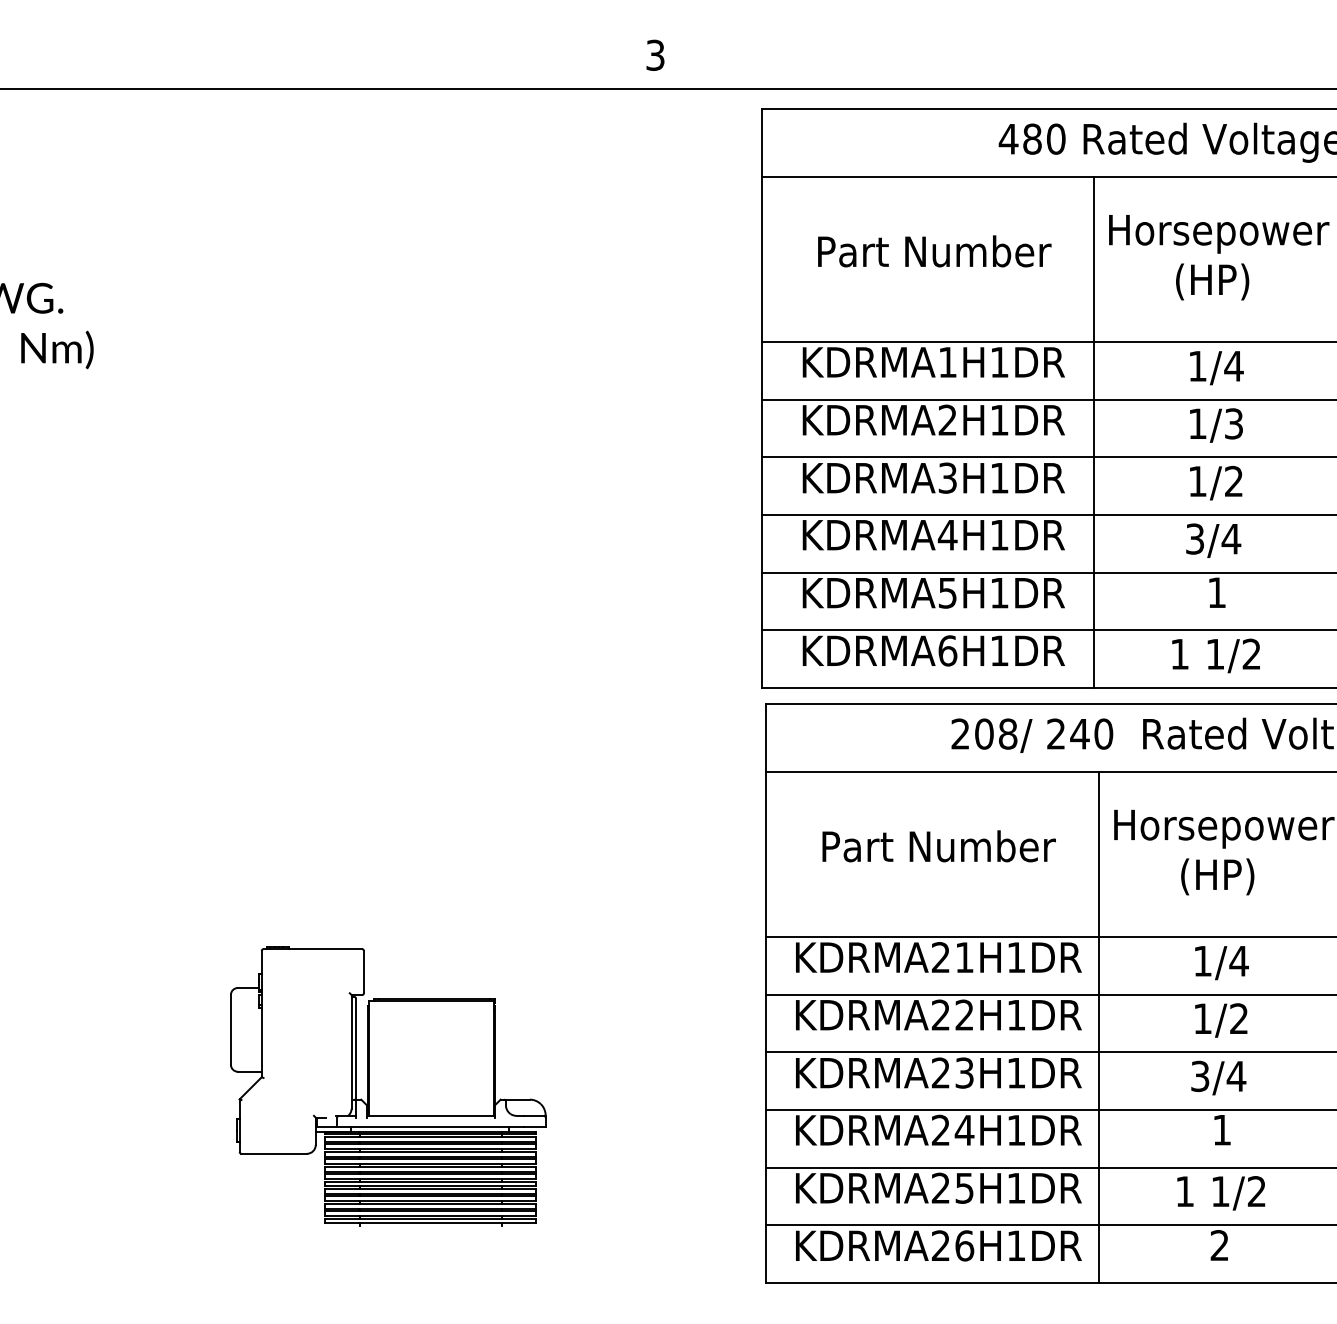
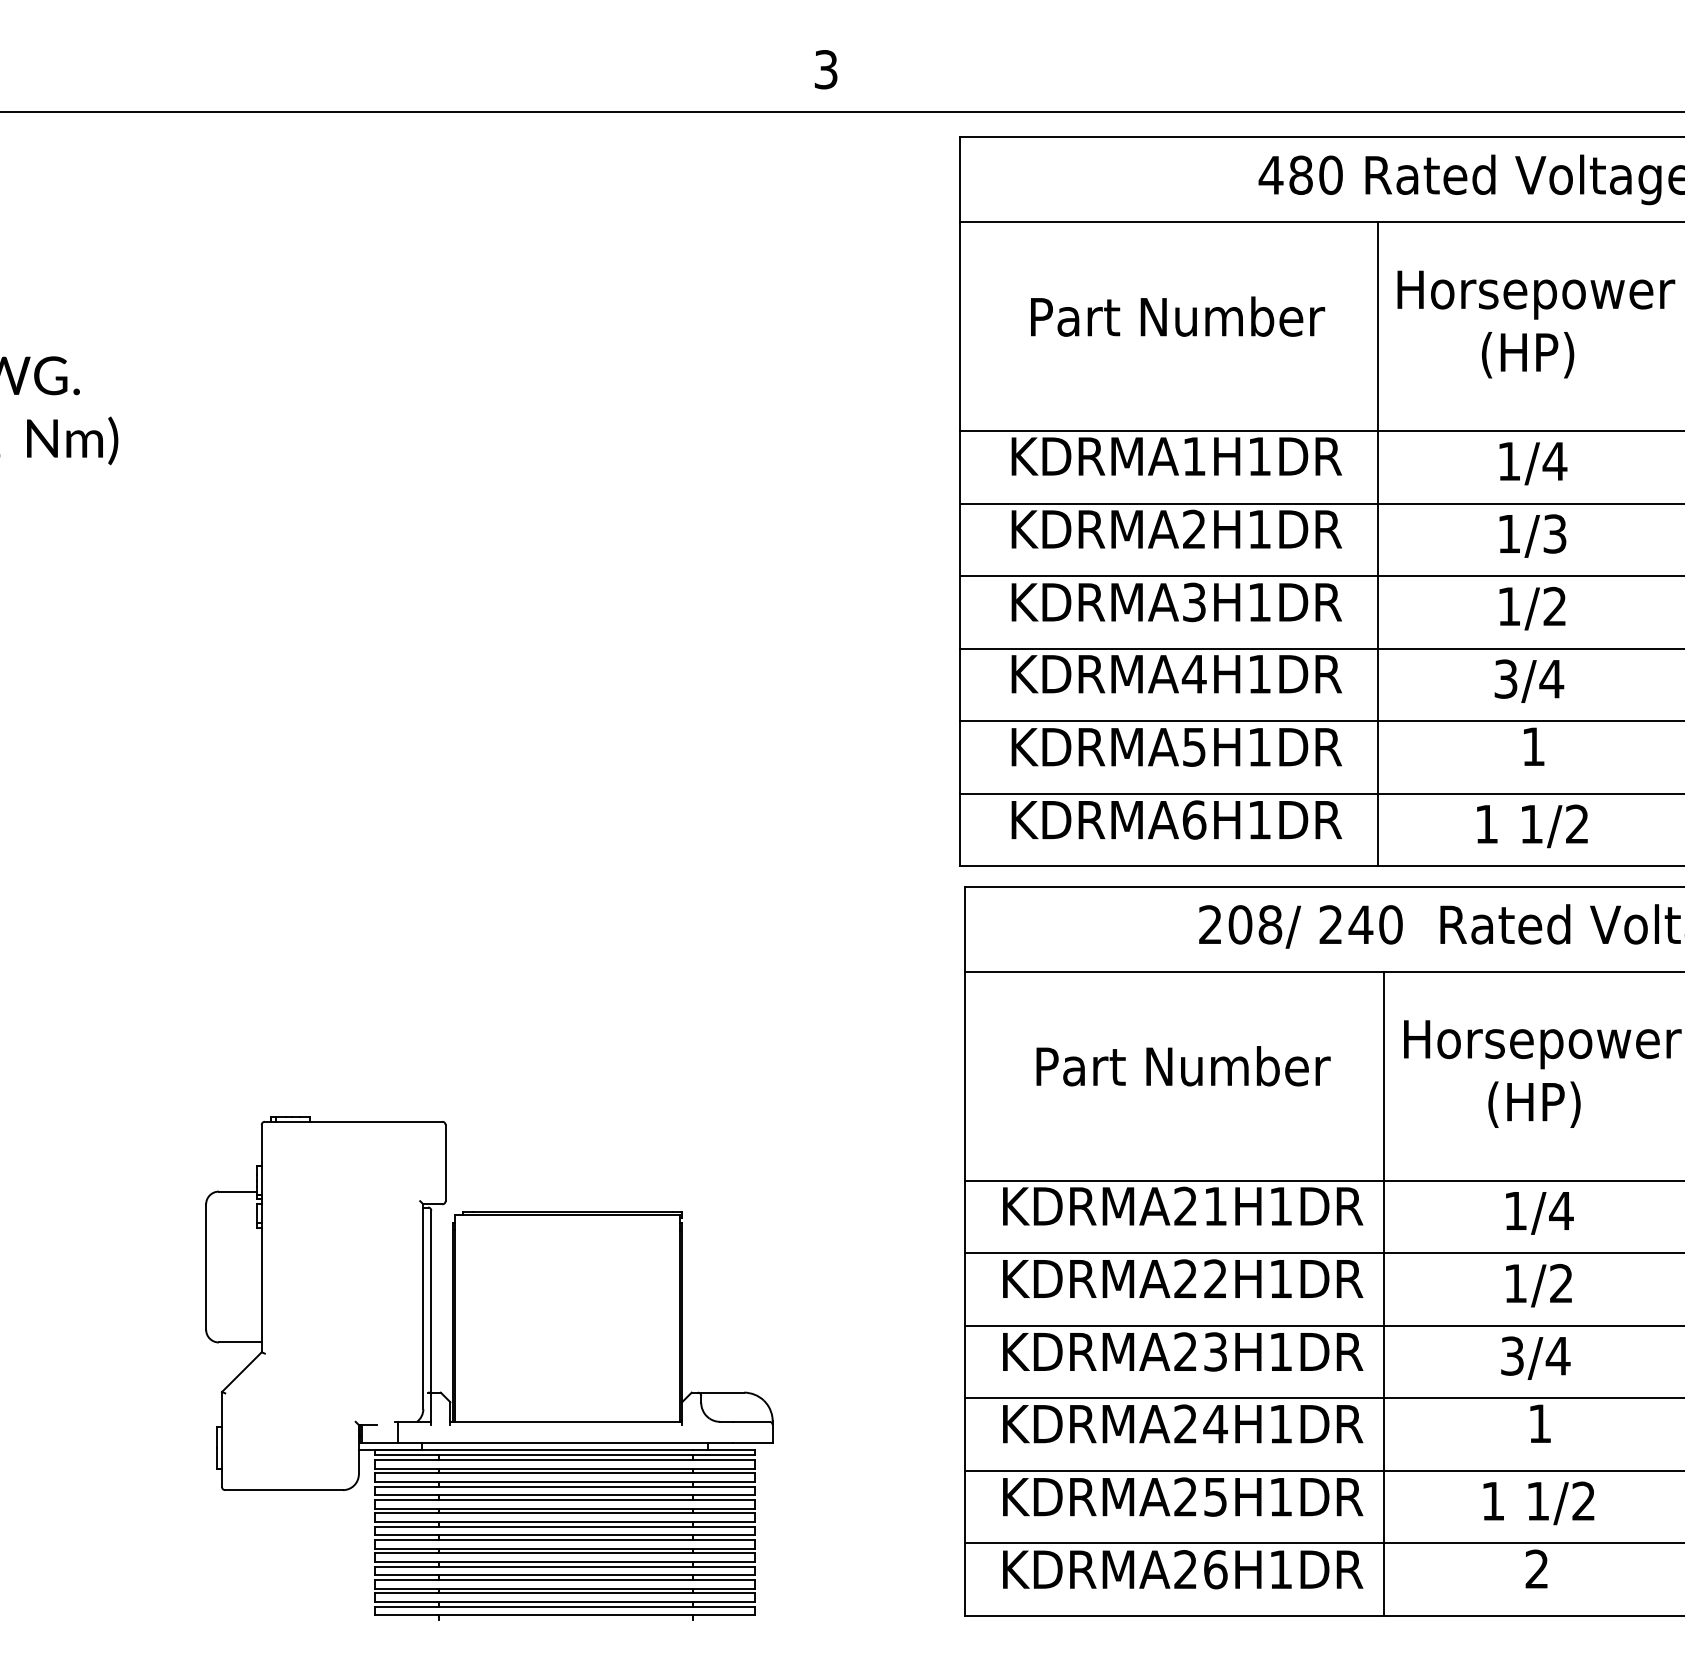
part: (388, 1086) -> (489, 1368), size x1.43

